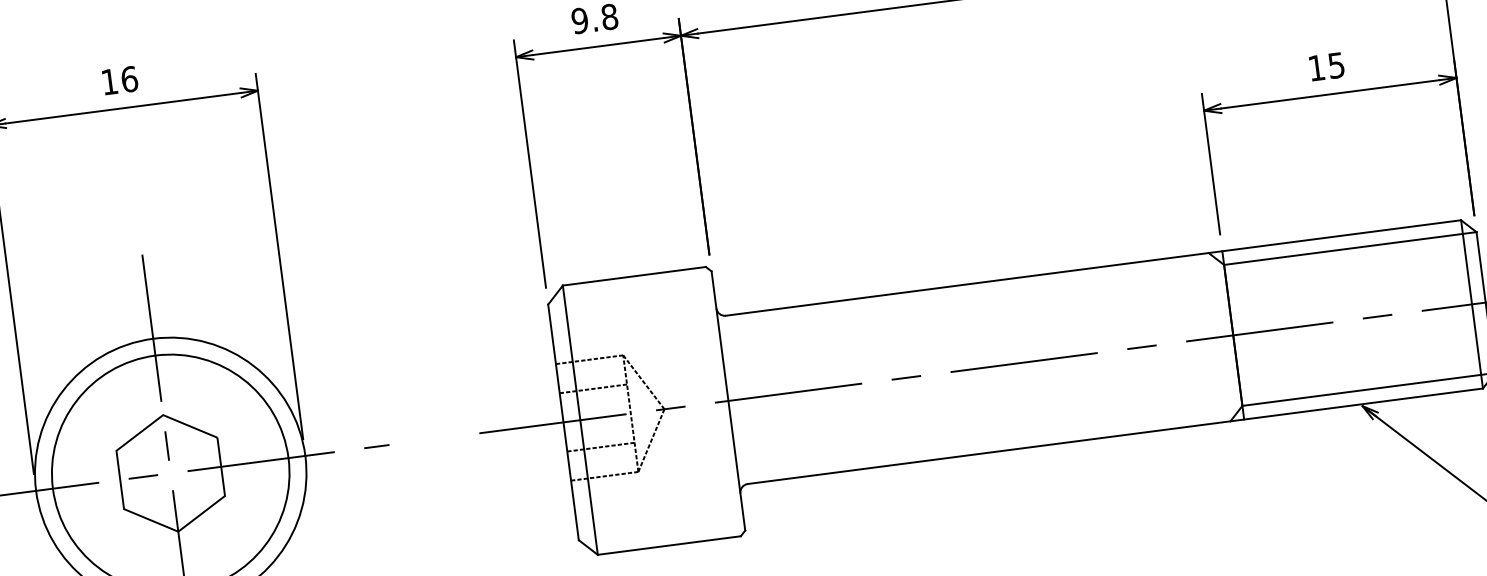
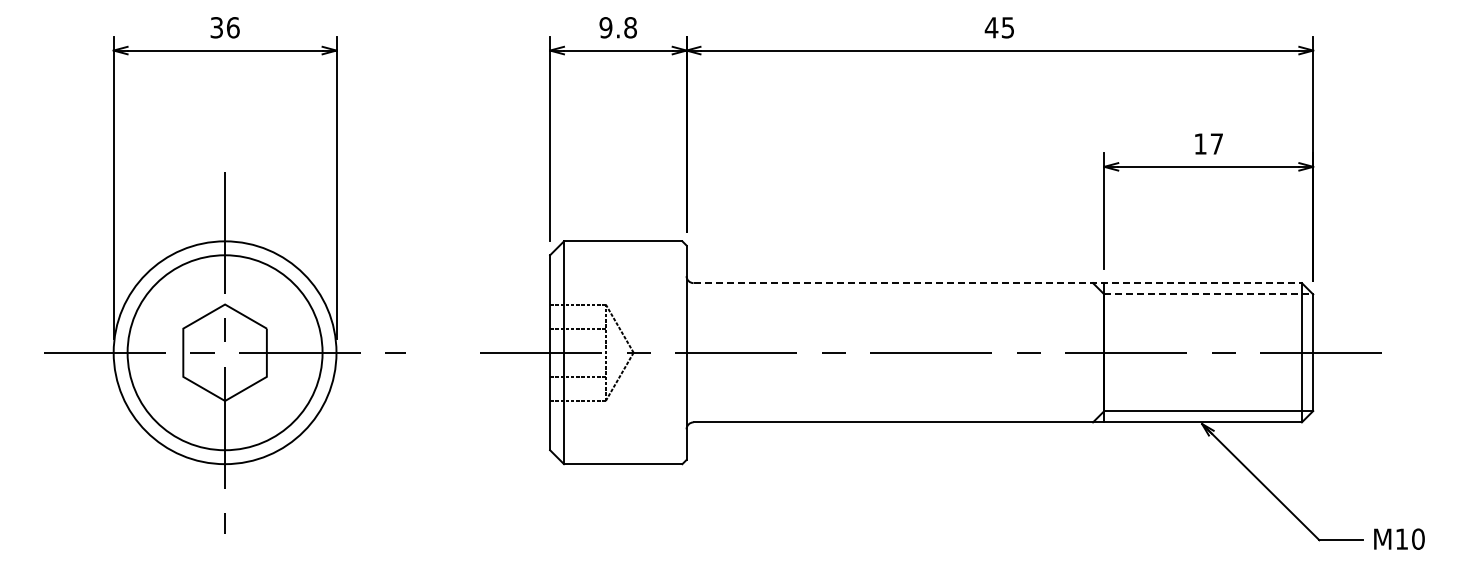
text: (1335, 64) -> (1216, 143), 15 -> 17
text: (109, 81) -> (216, 27), 16 -> 36
line: (1351, 248) -> (1209, 294), solid -> dashed
line: (1094, 268) -> (998, 283), solid -> dashed

